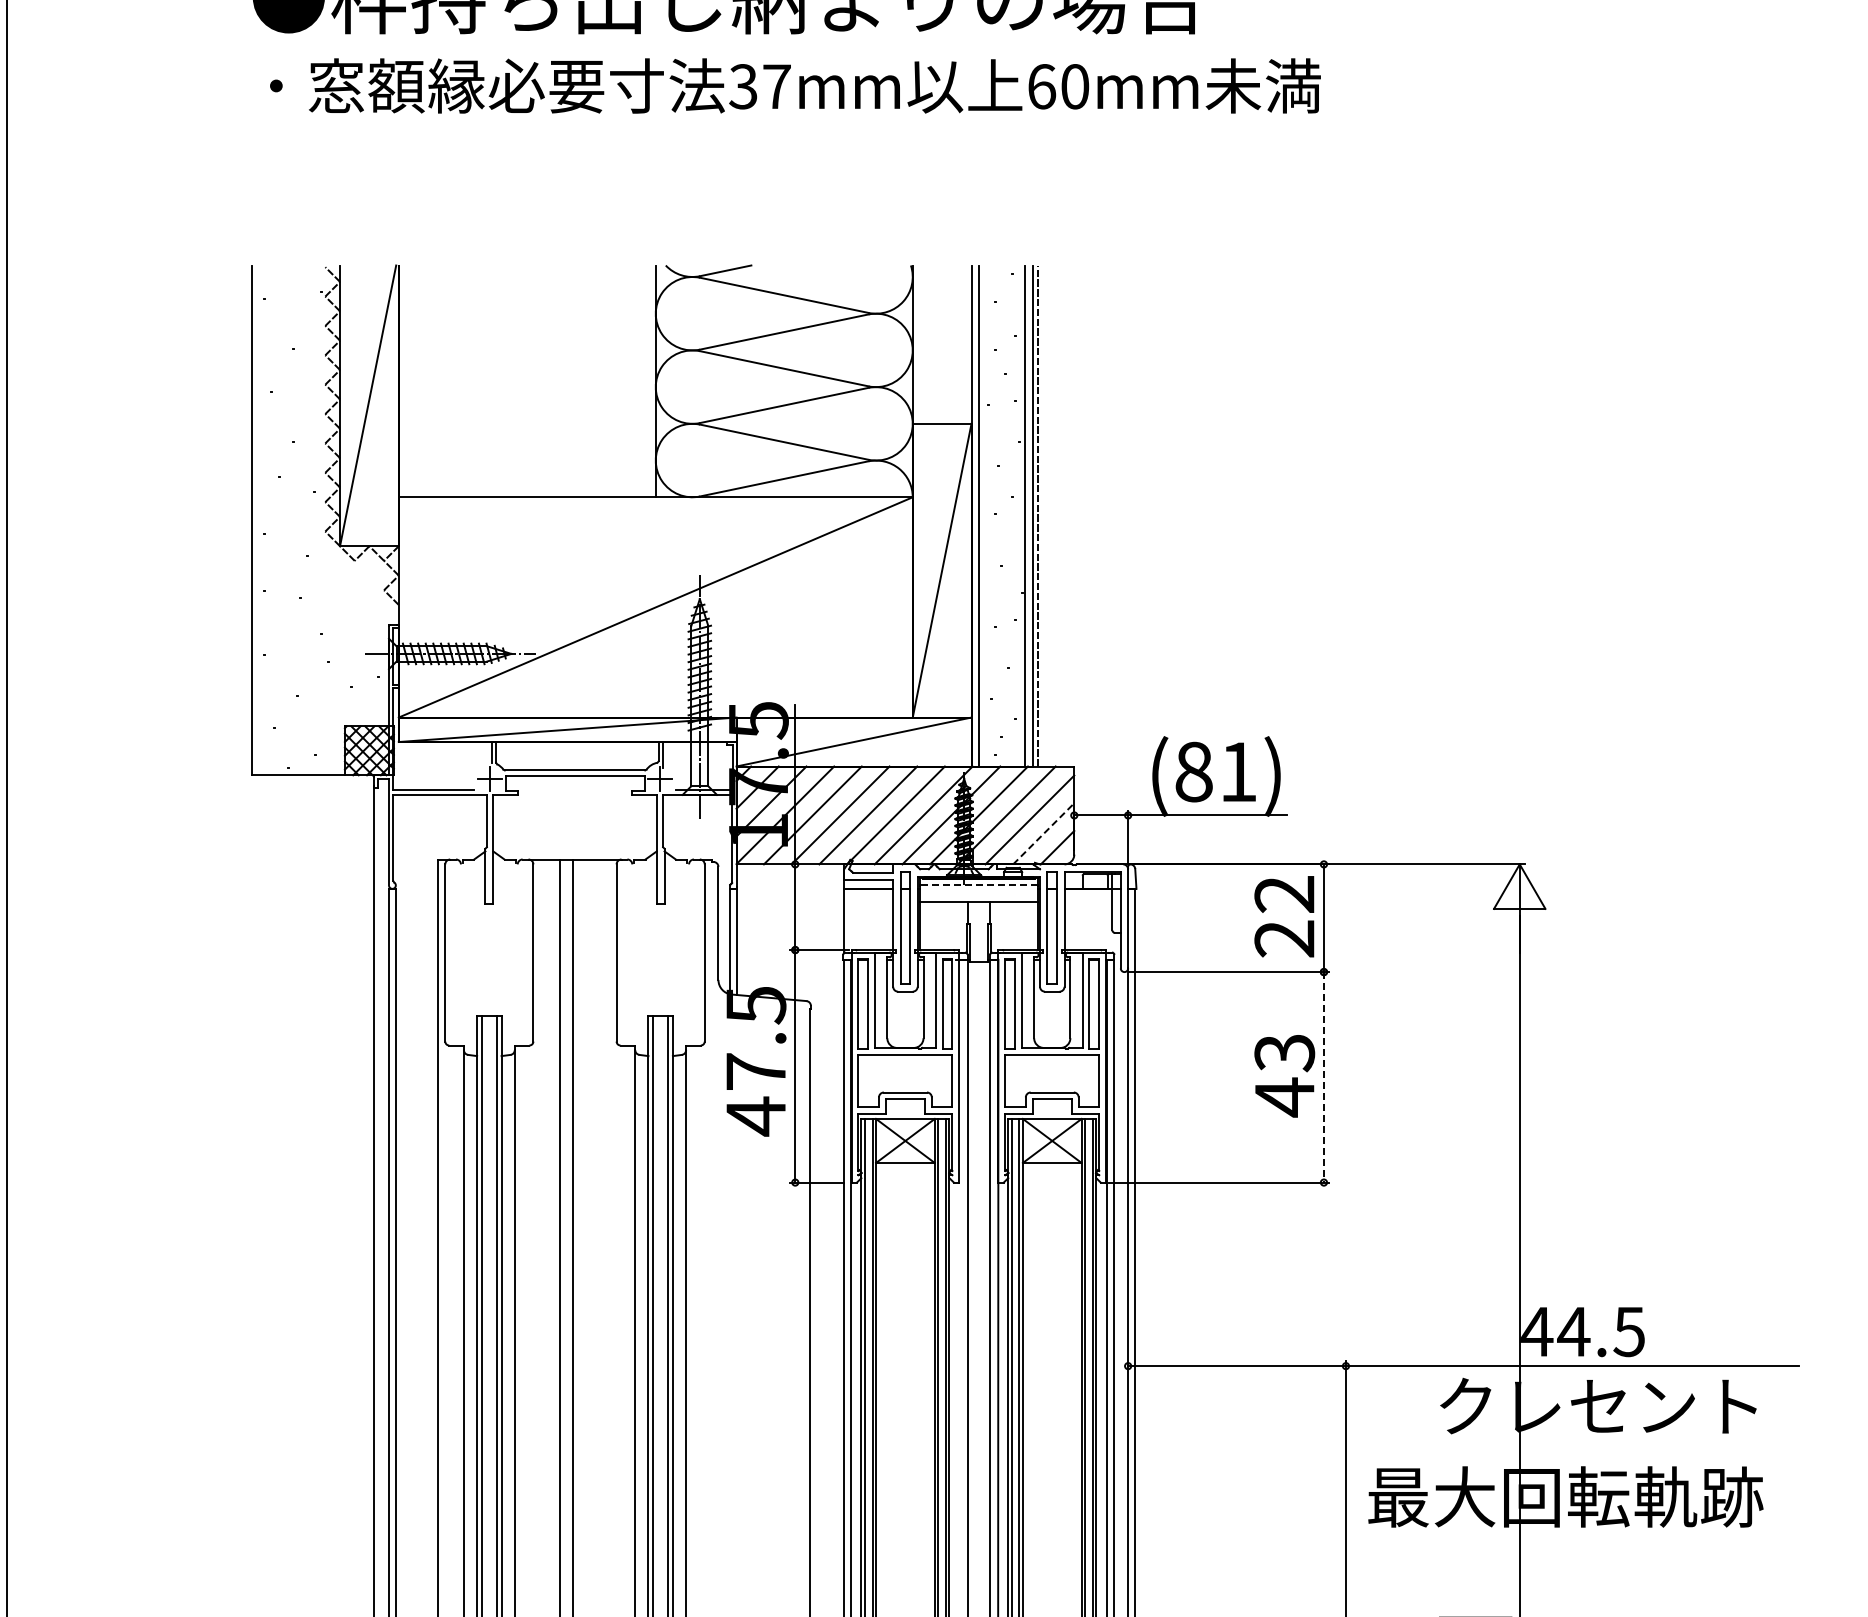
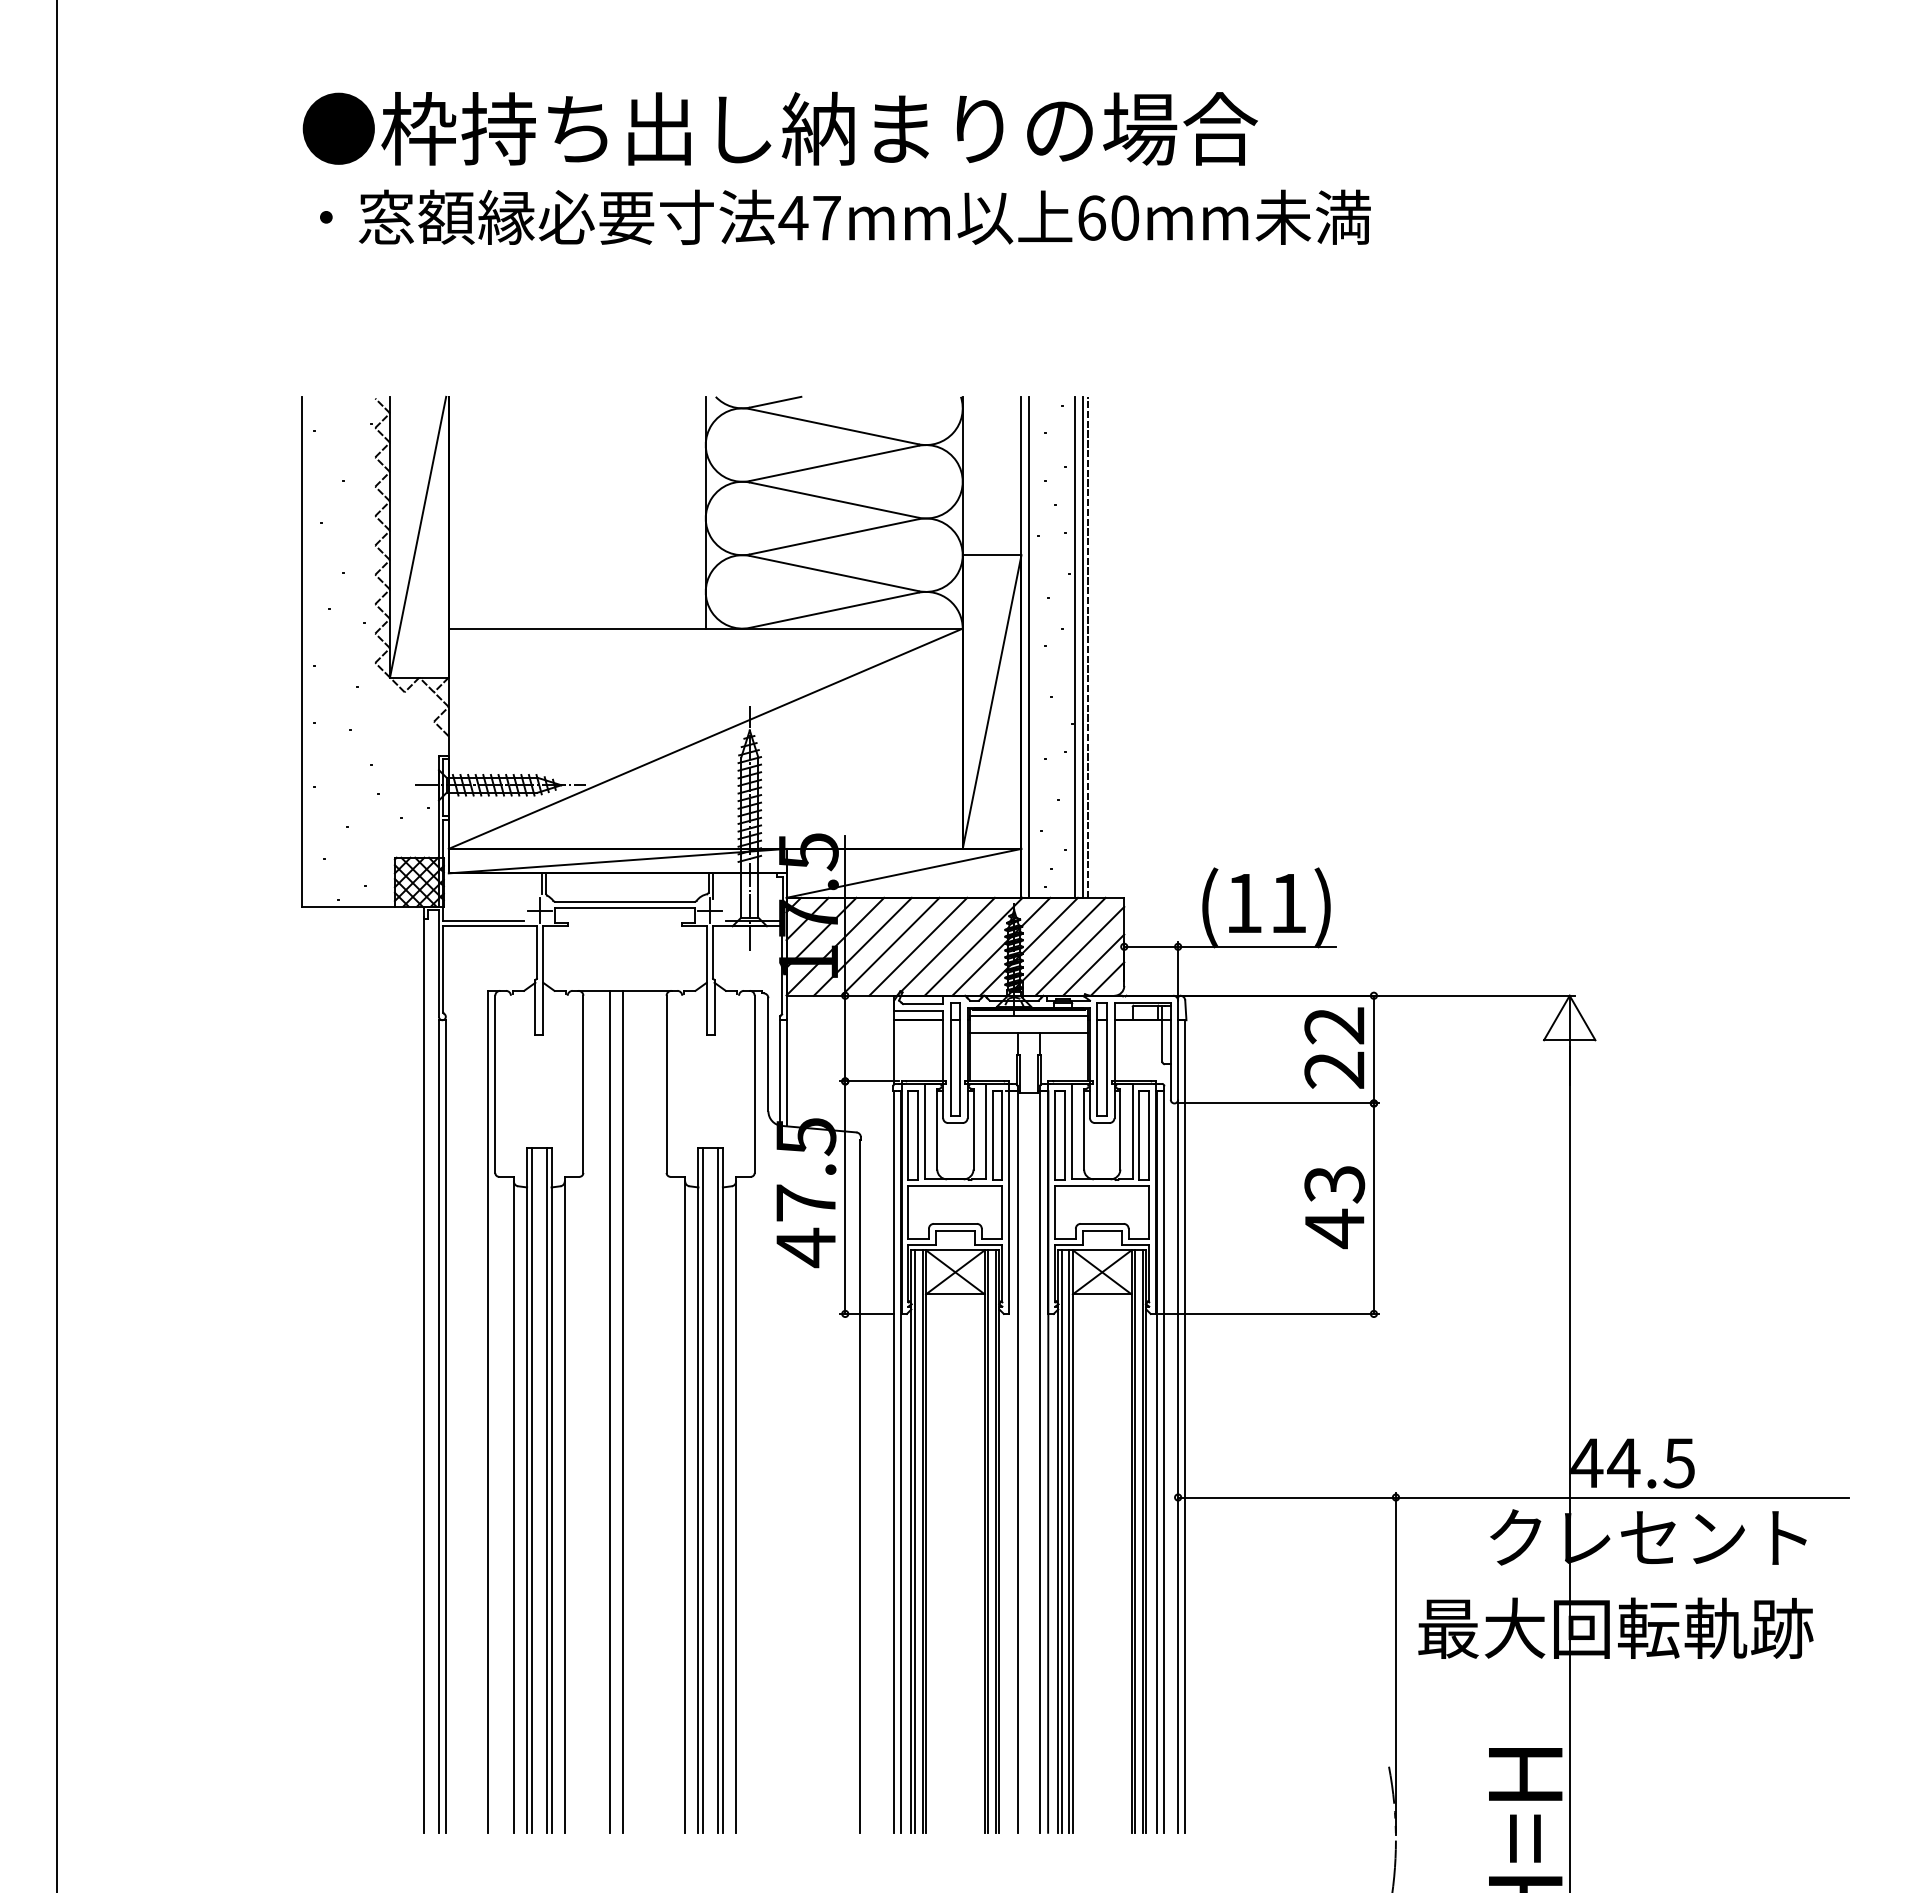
text: (743, 86) -> (793, 217), 37mm -> 47mm
text: (1193, 772) -> (1243, 903), (81) -> (11)
line: (1044, 833) -> (1094, 964), dashed -> solid
line: (978, 885) -> (1028, 1016), dashed -> solid
line: (1323, 1078) -> (1373, 1209), dashed -> solid

